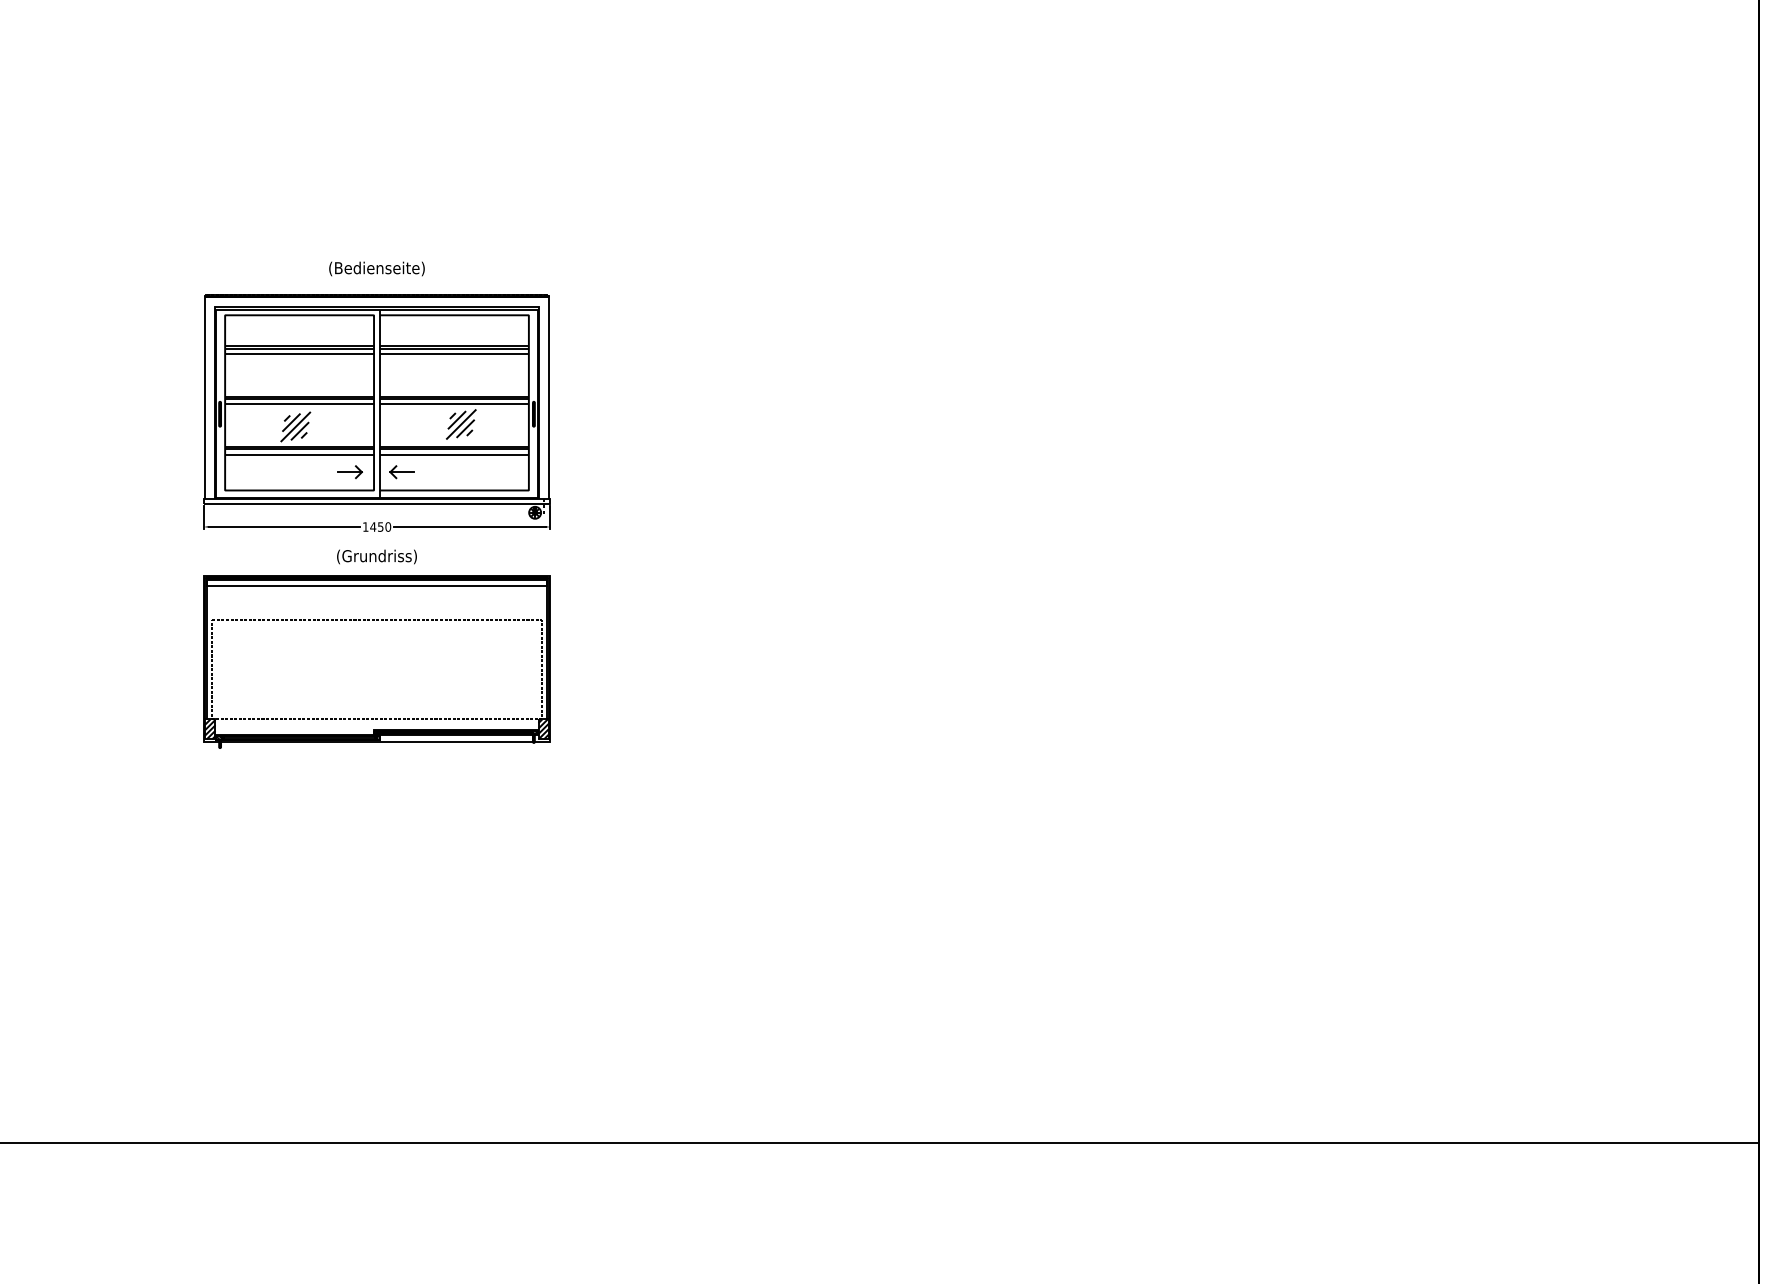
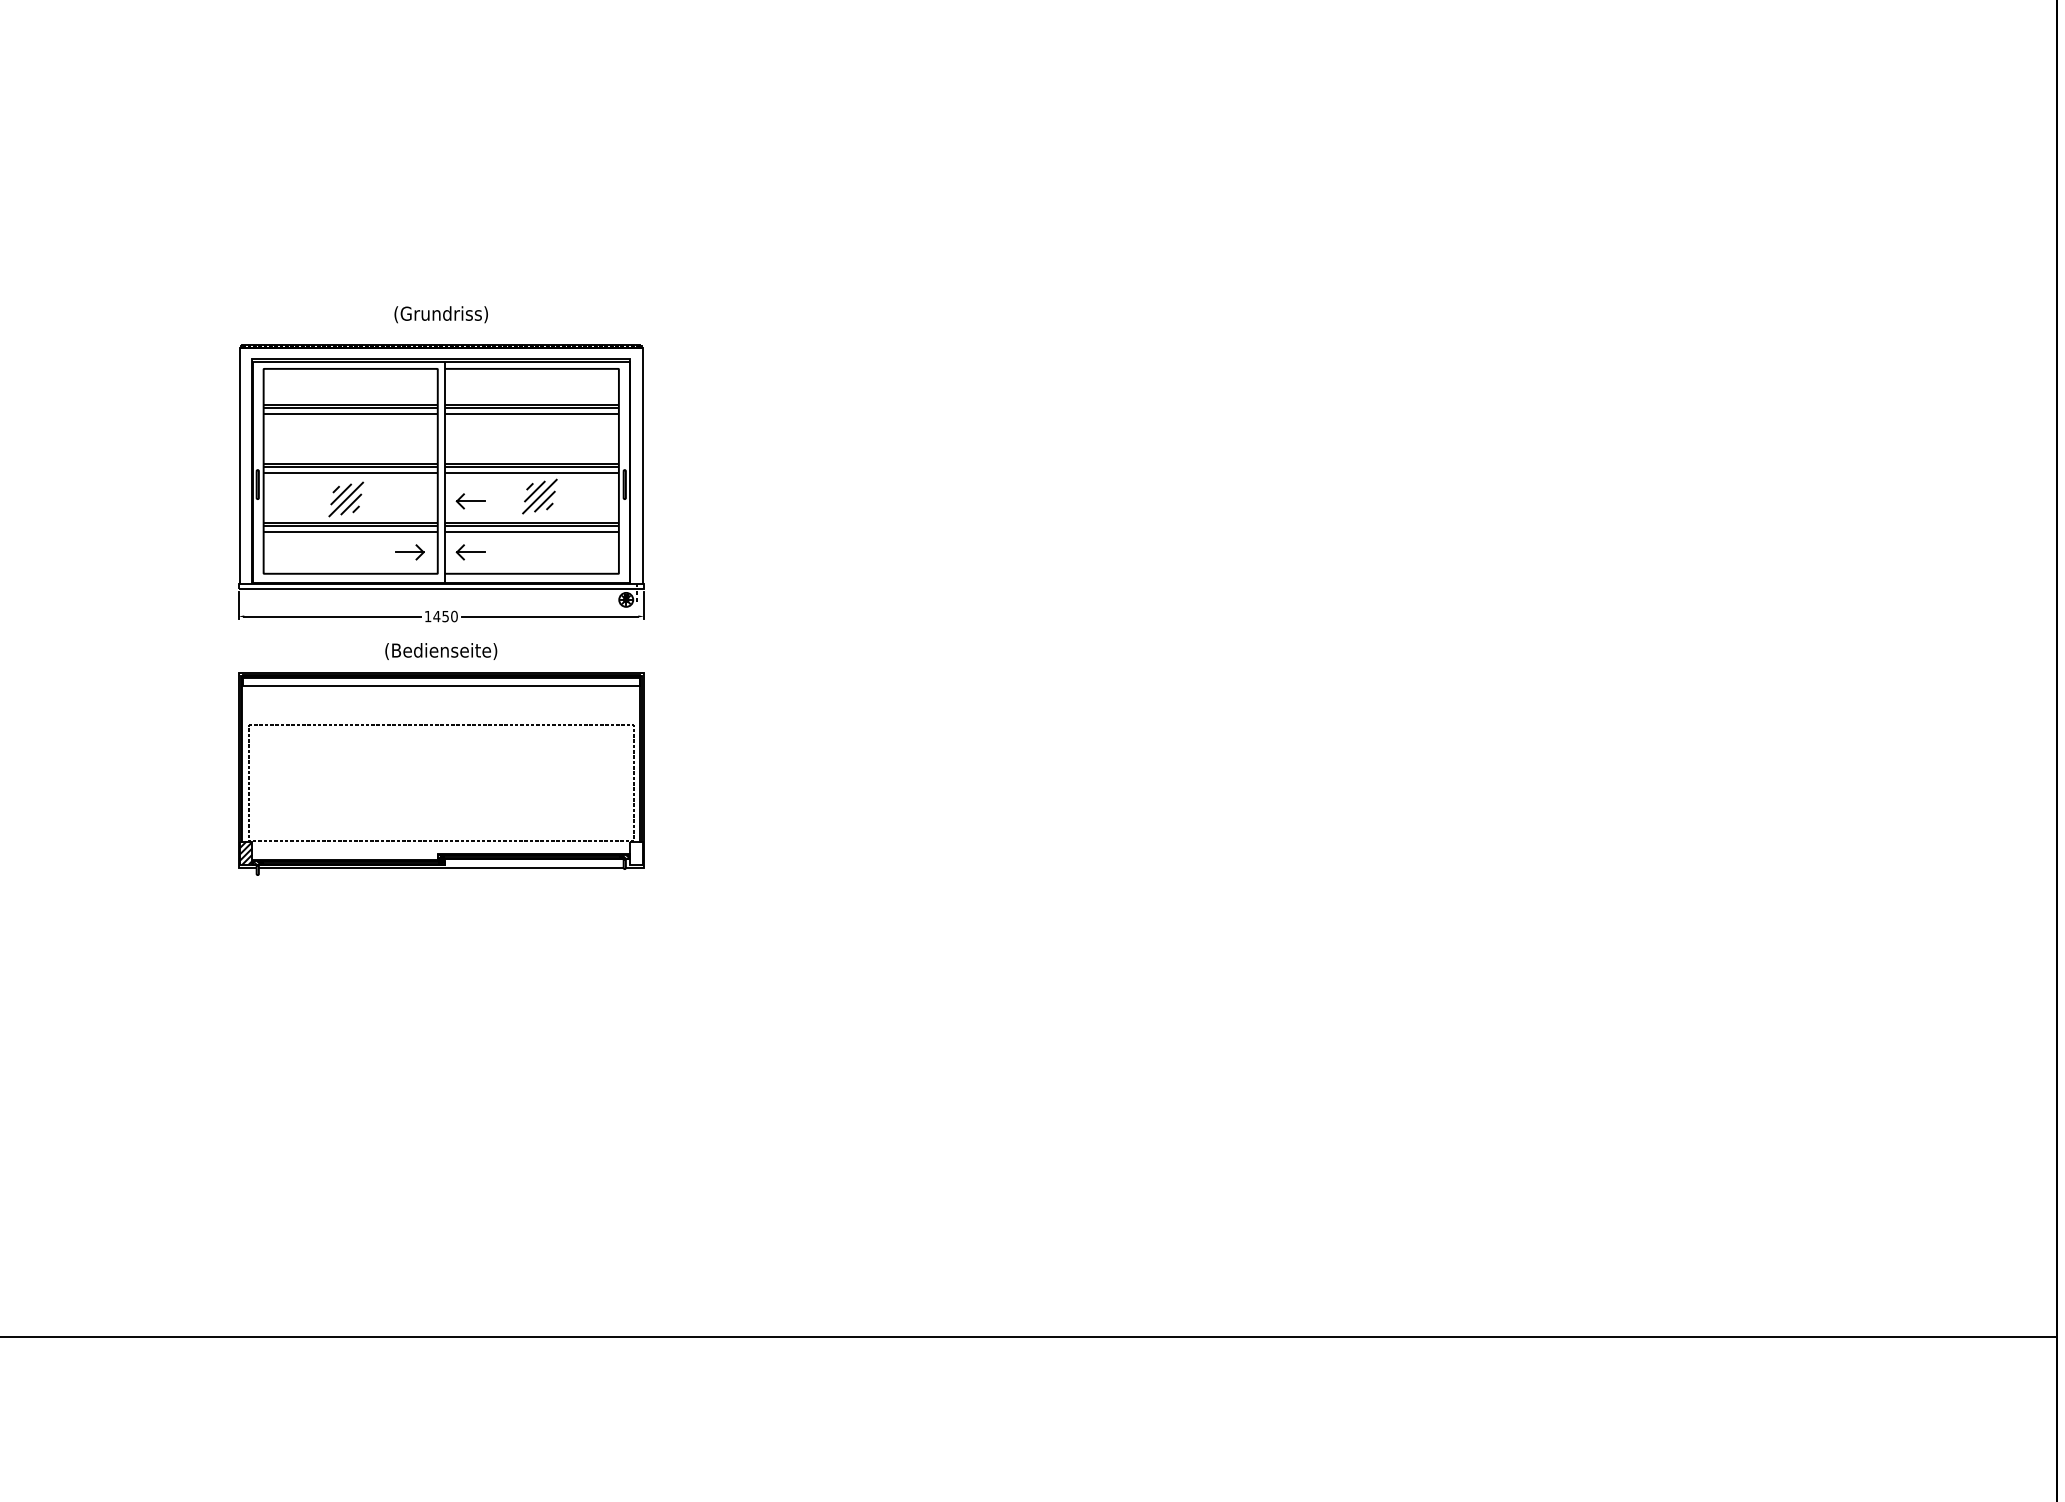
text: (377, 268) -> (441, 314), (Bedienseite) -> (Grundriss)
part: (401, 428) -> (470, 501), added
text: (377, 556) -> (441, 651), (Grundriss) -> (Bedienseite)
hatch: (543, 728) -> (636, 852), removed

